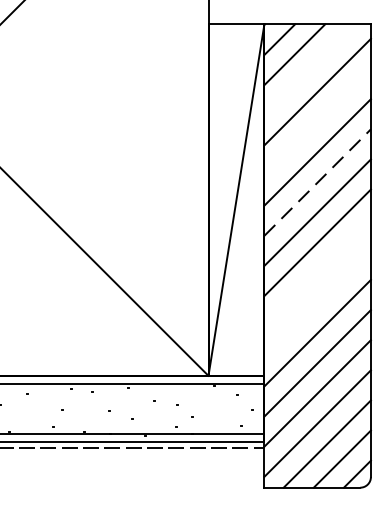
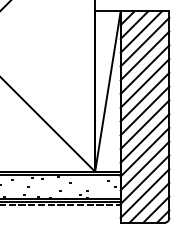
line: (309, 68) -> (141, 31), added
line: (316, 121) -> (144, 55), added
line: (318, 182) -> (145, 83), dashed -> solid
line: (316, 272) -> (144, 124), added
line: (316, 303) -> (144, 138), added

